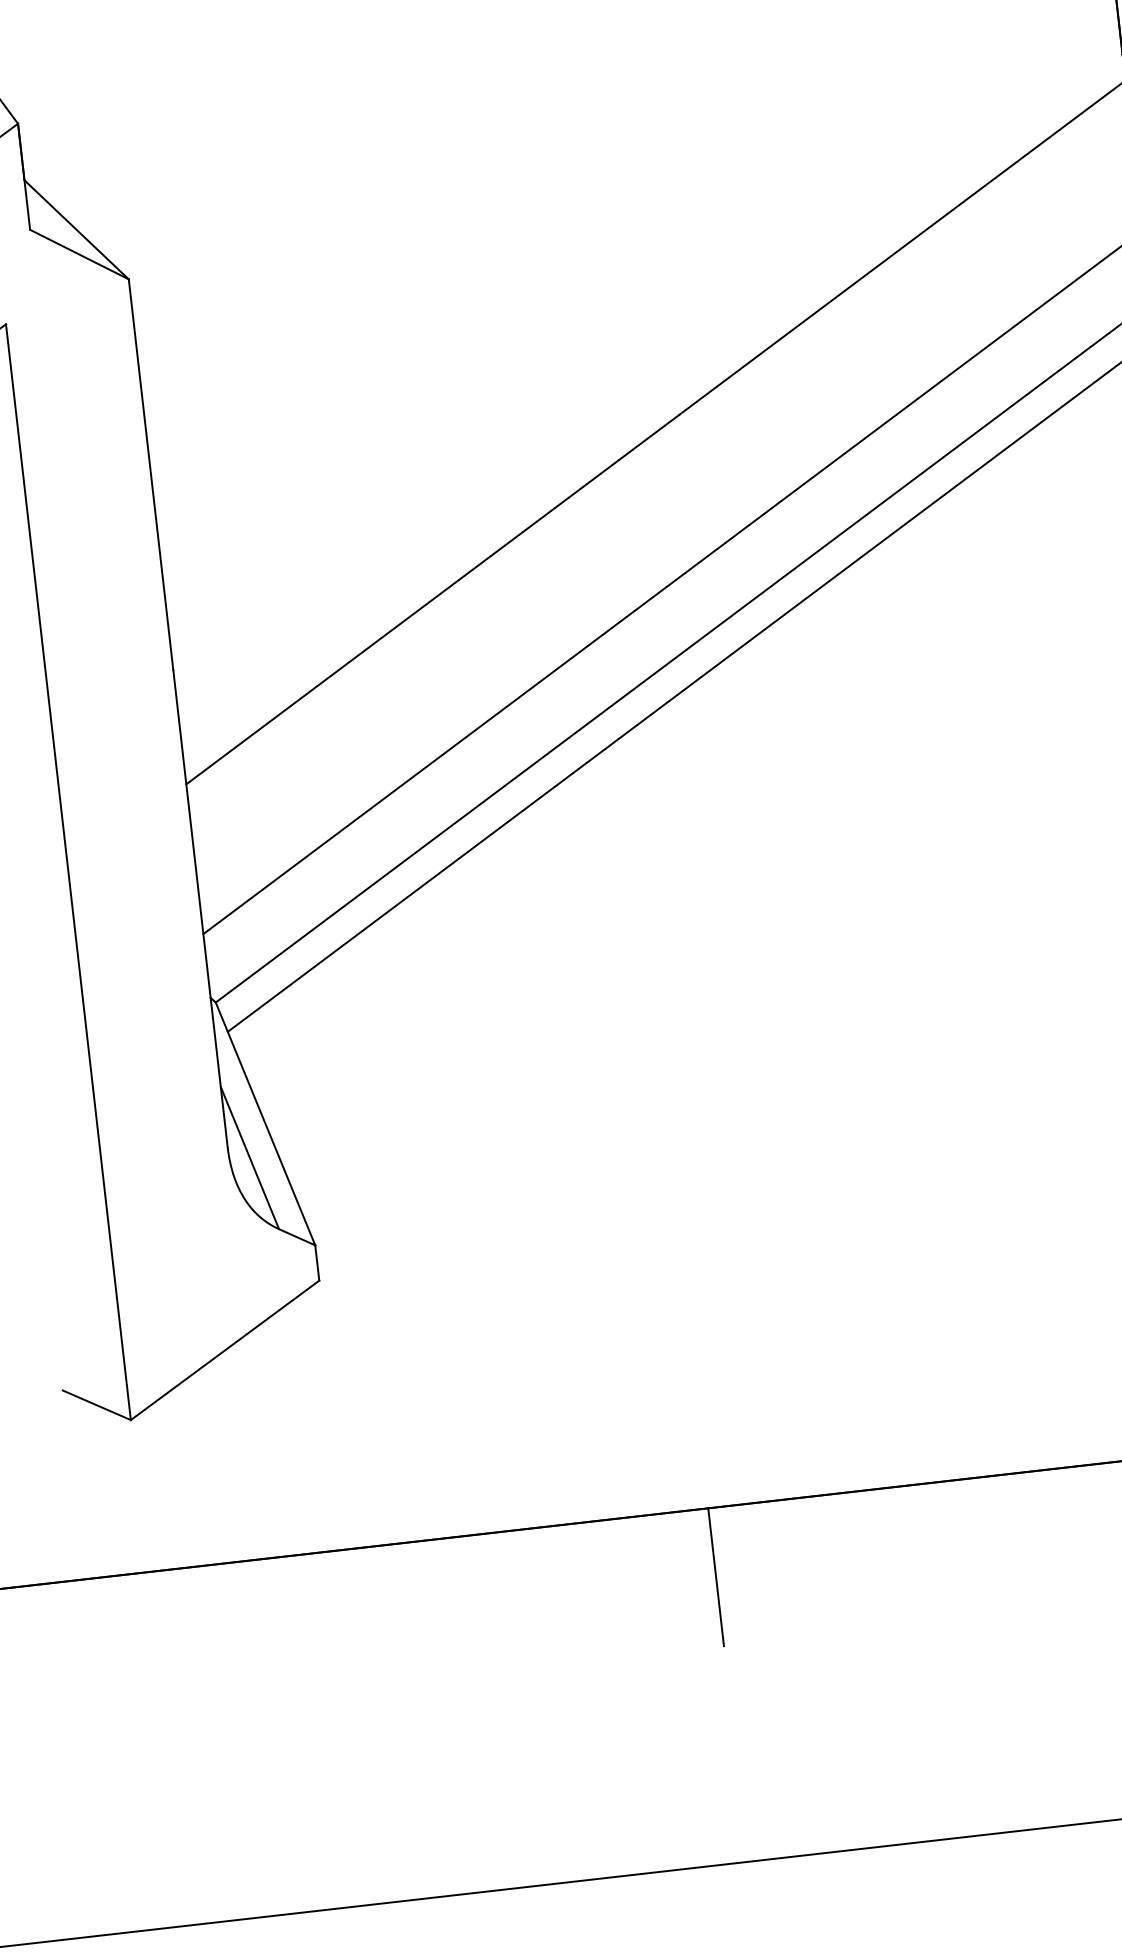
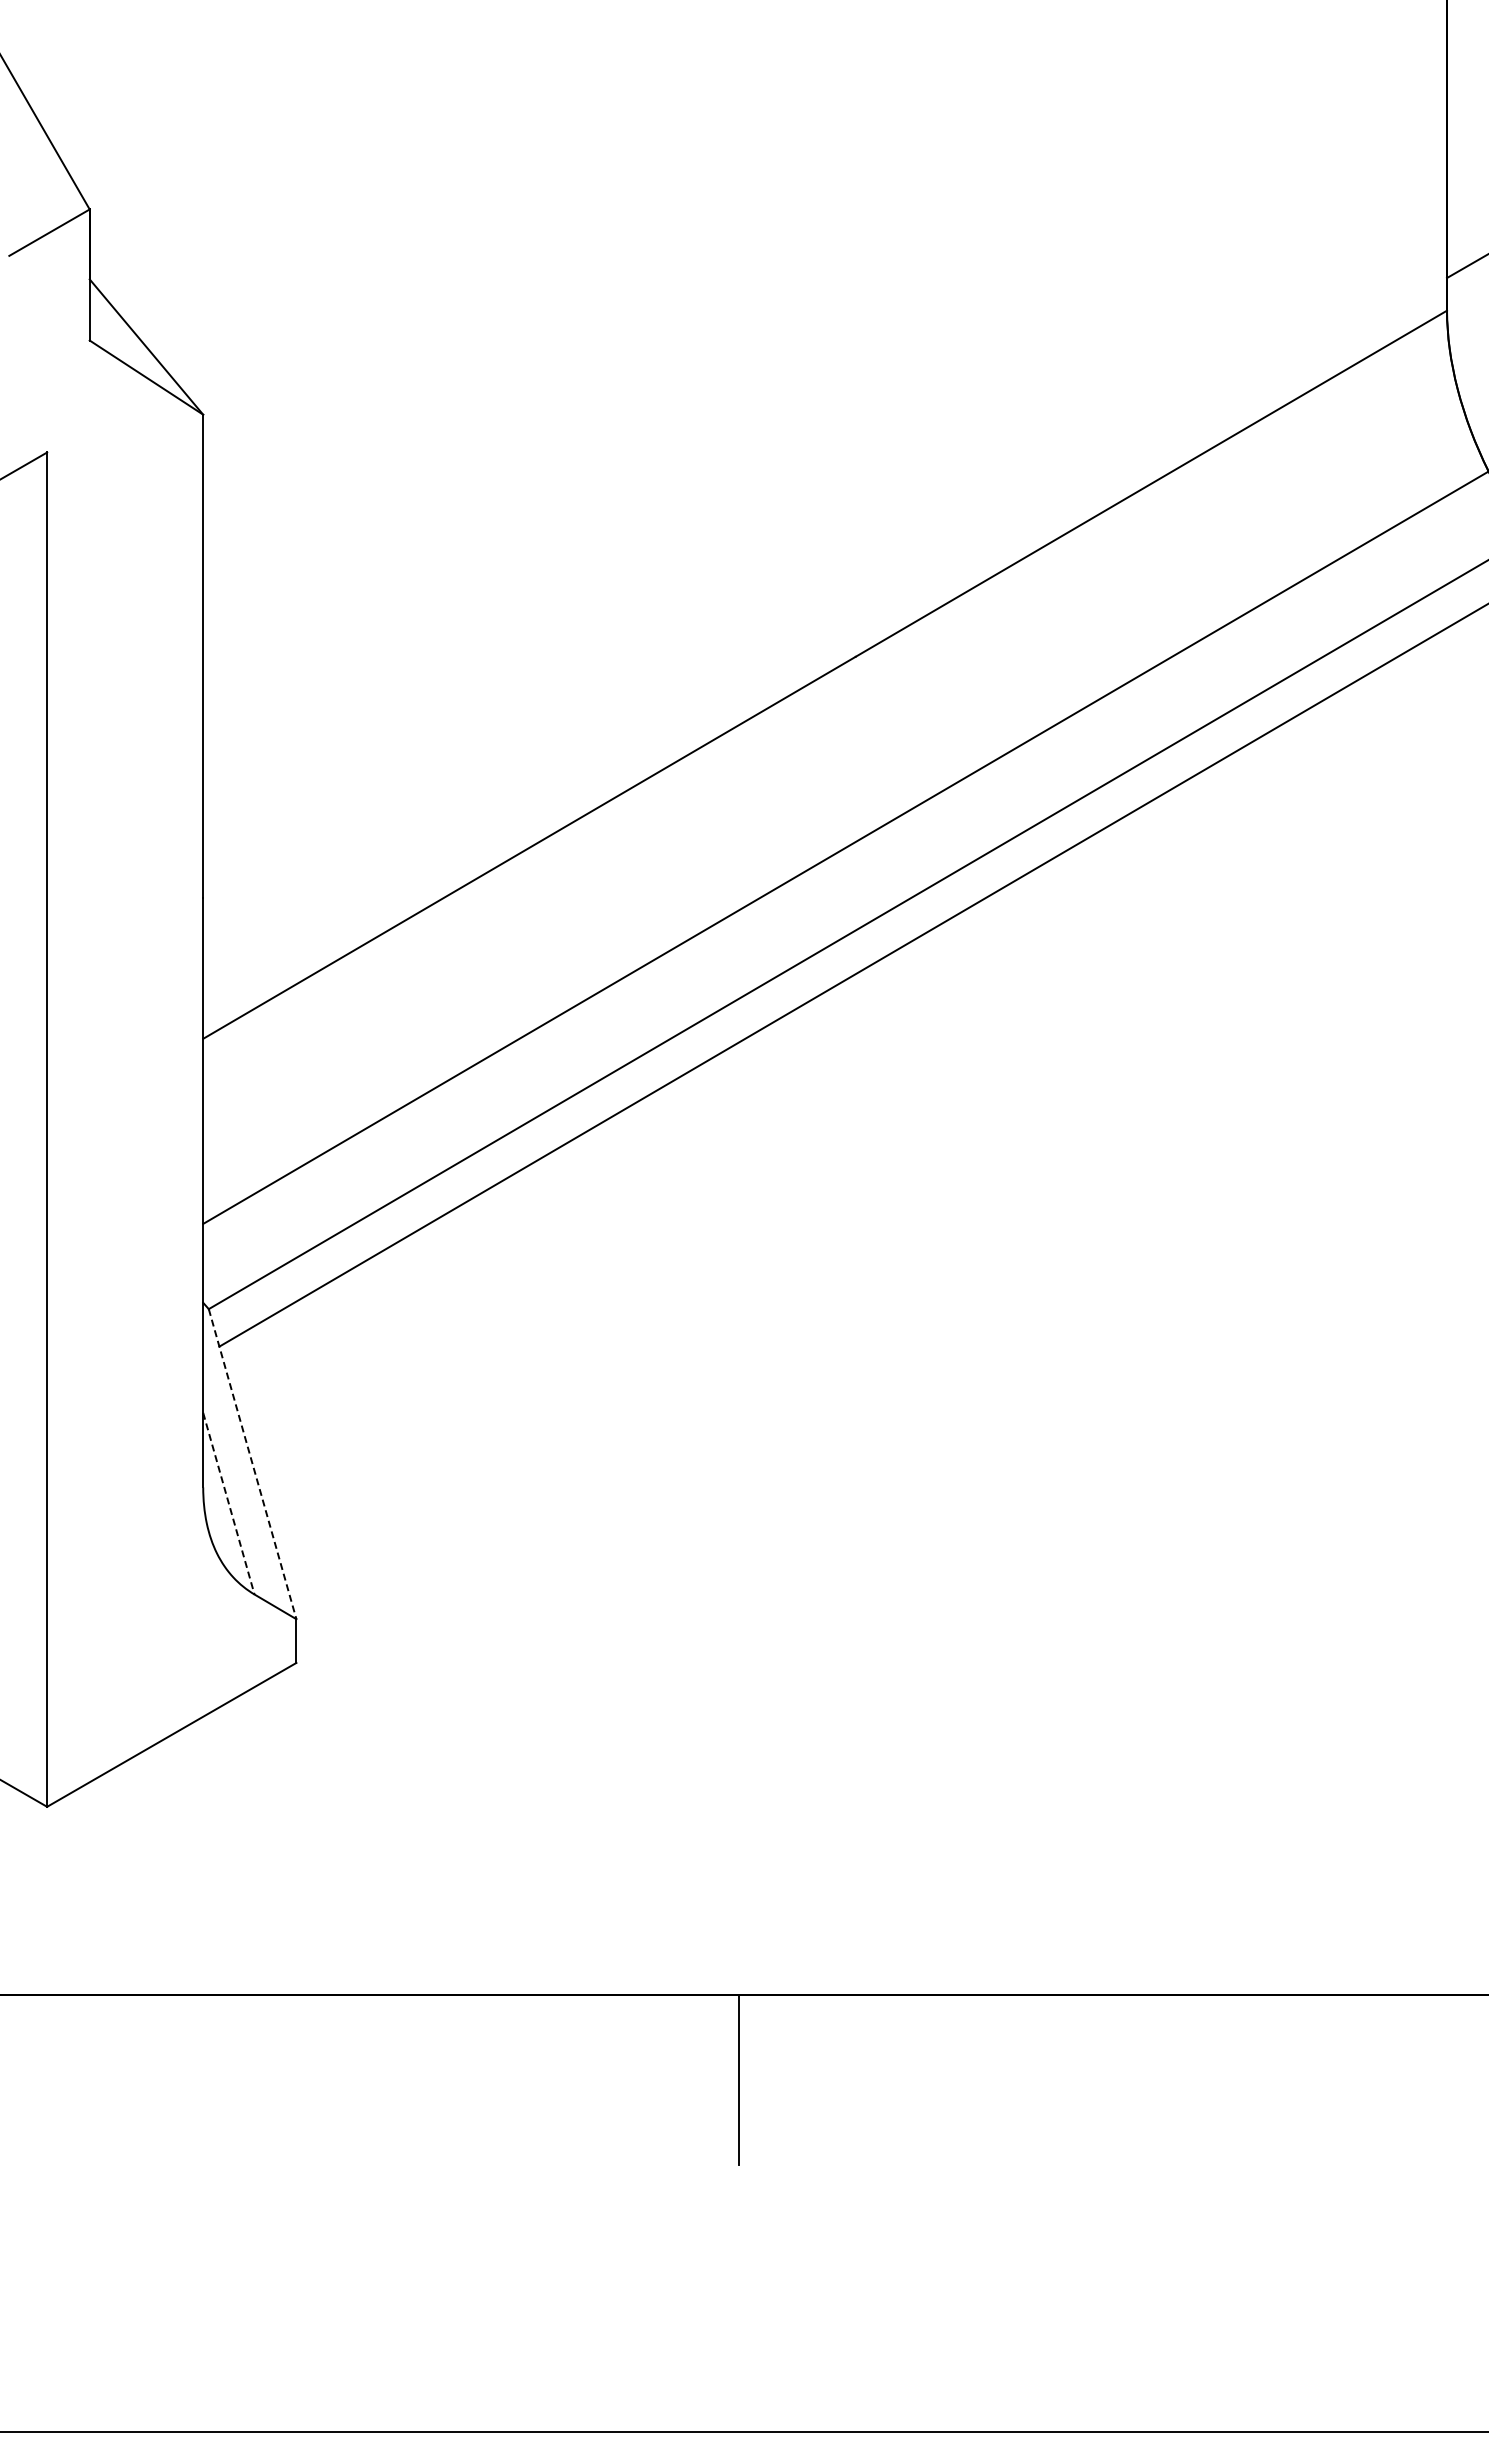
line: (265, 1124) -> (252, 1464), solid -> dashed
line: (250, 1158) -> (229, 1504), solid -> dashed

